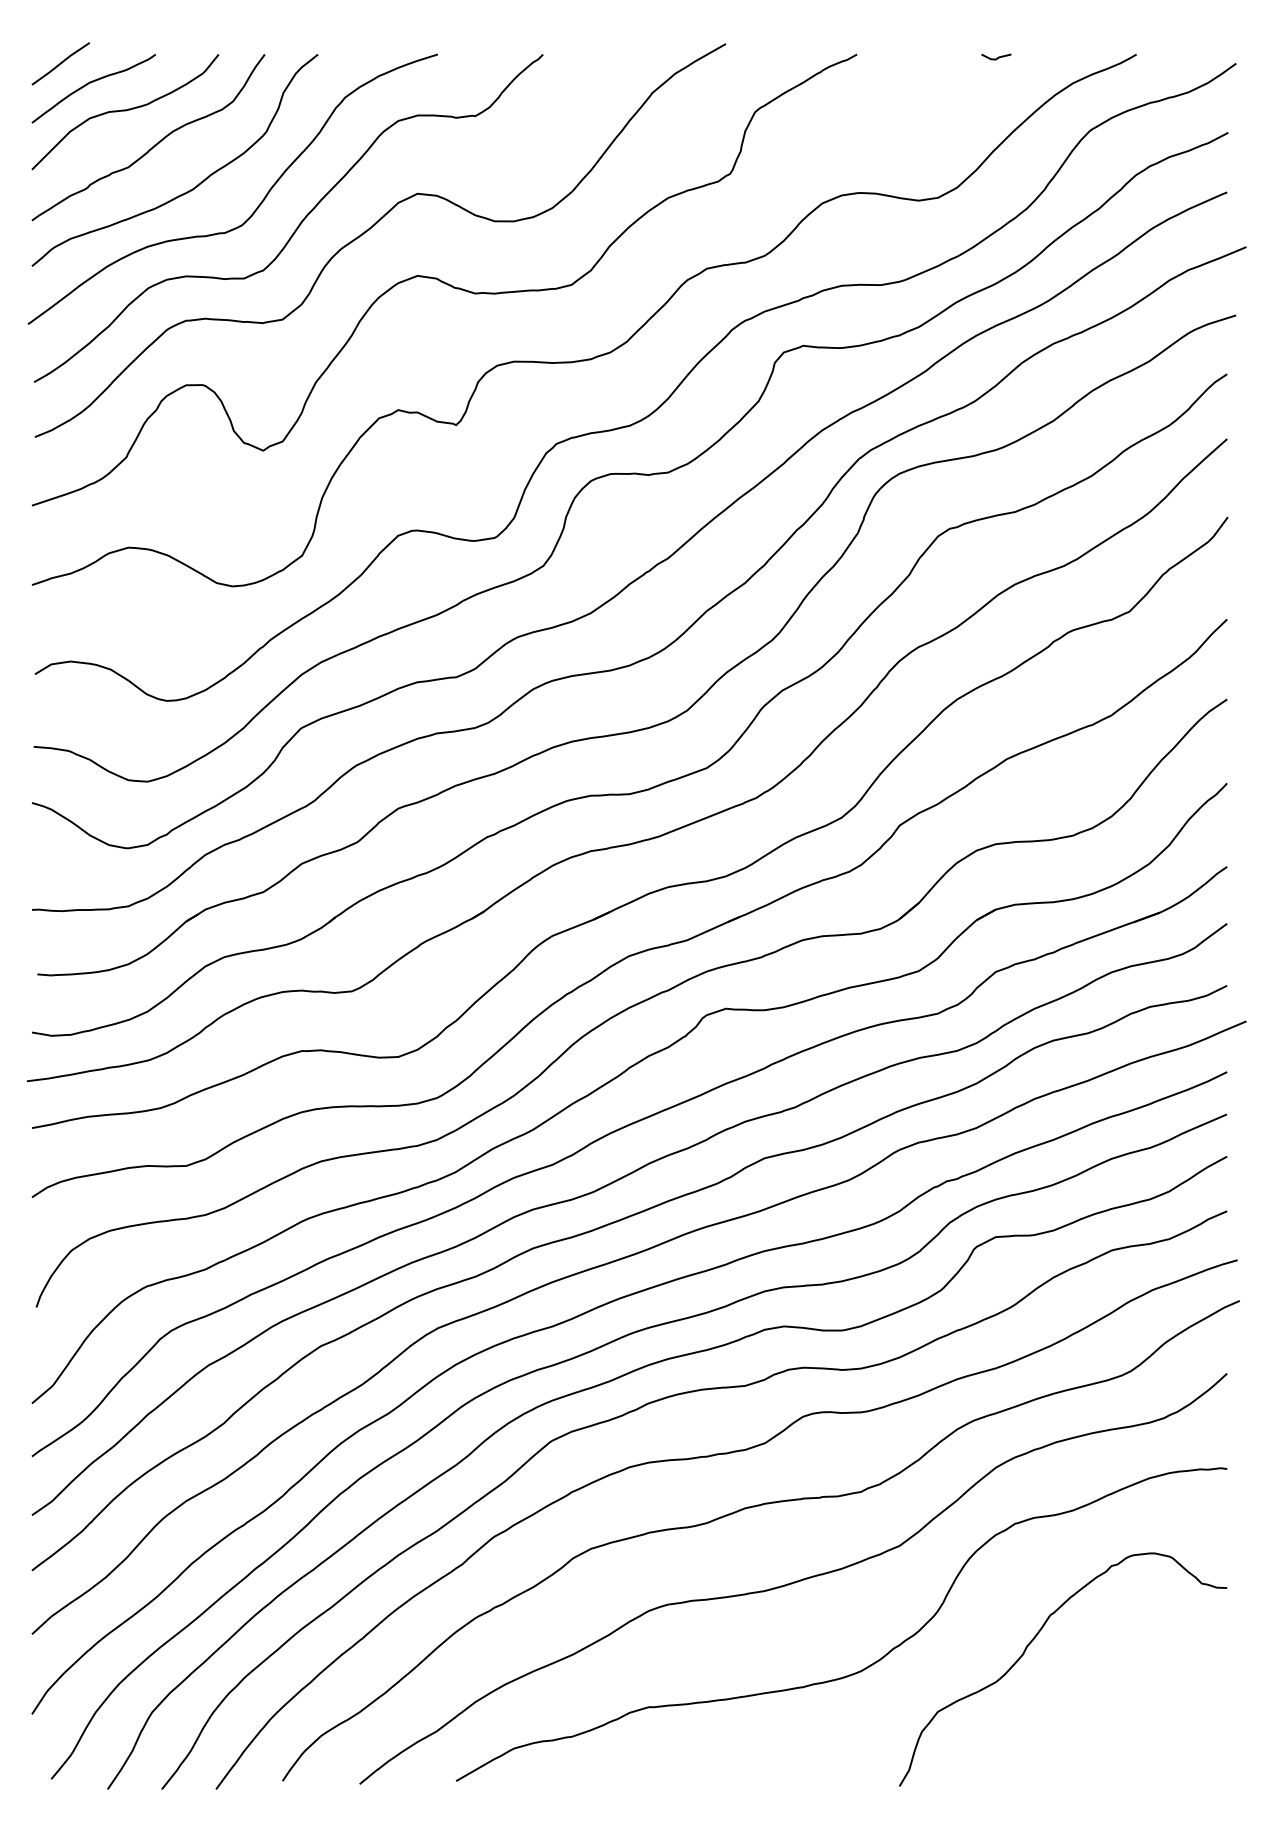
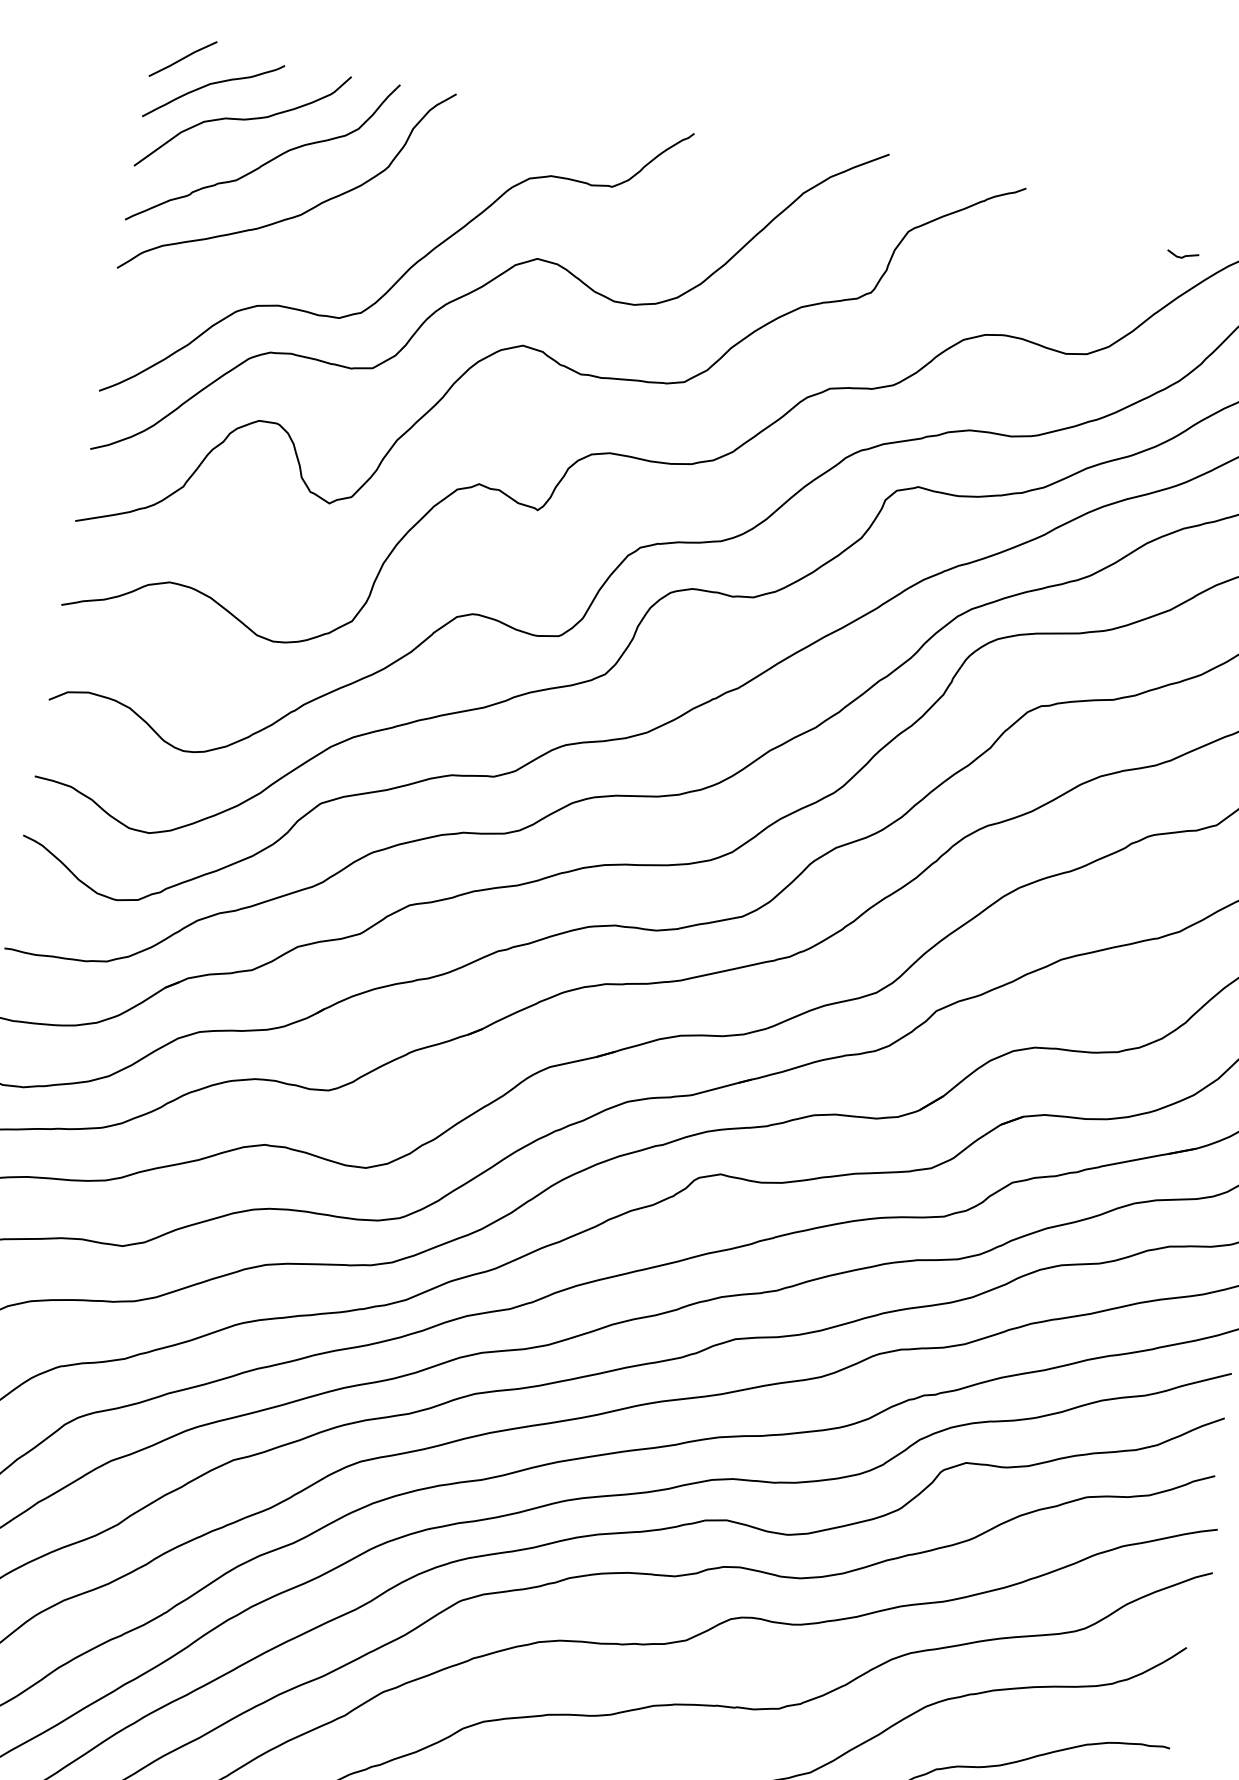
line: (997, 57) -> (1184, 255), moved
curve: (256, 207) -> (364, 245), removed

